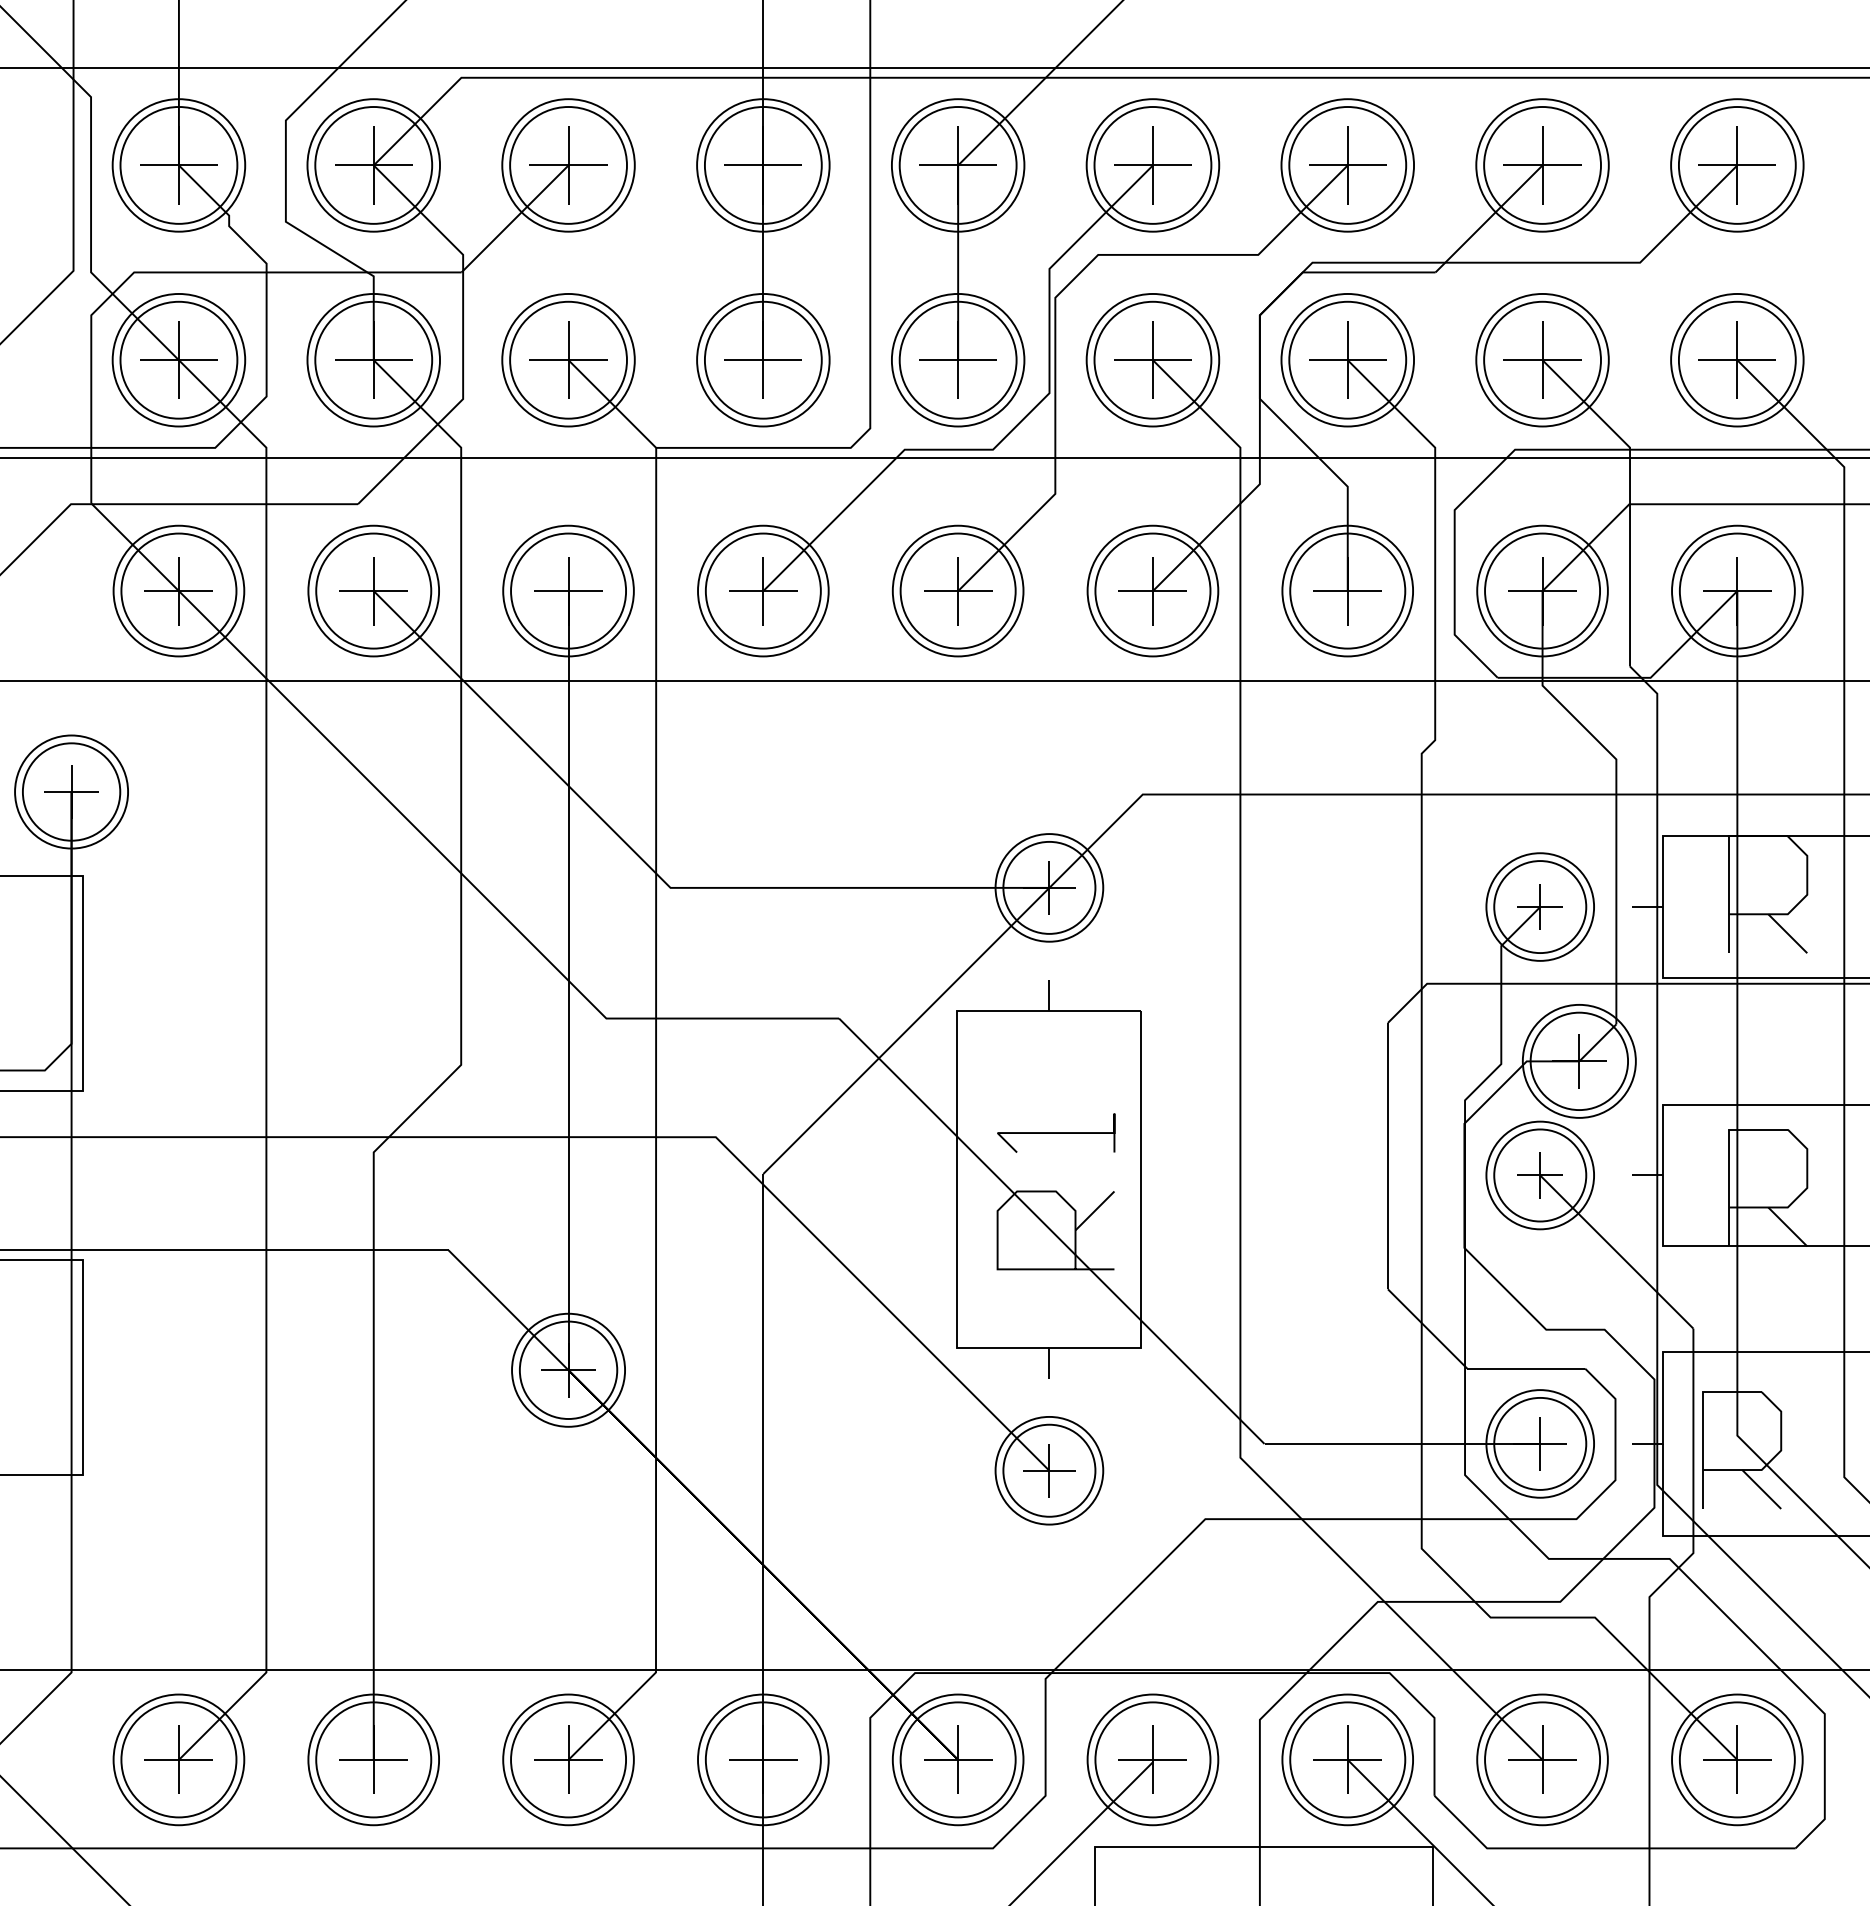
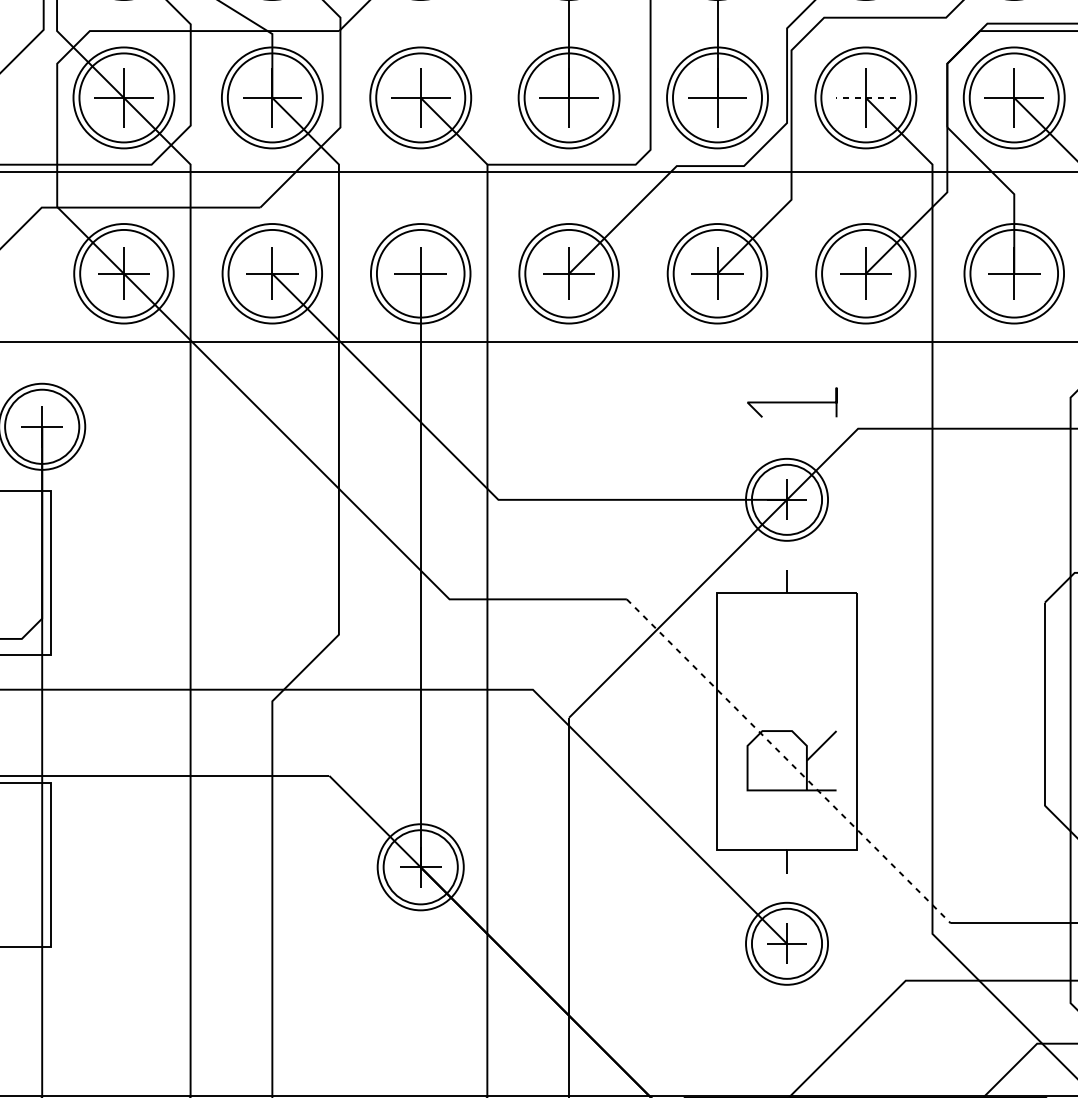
line: (1152, 360) -> (865, 98), solid -> dashed
line: (1056, 1132) -> (792, 402), moved
line: (1051, 1231) -> (788, 761), solid -> dashed

